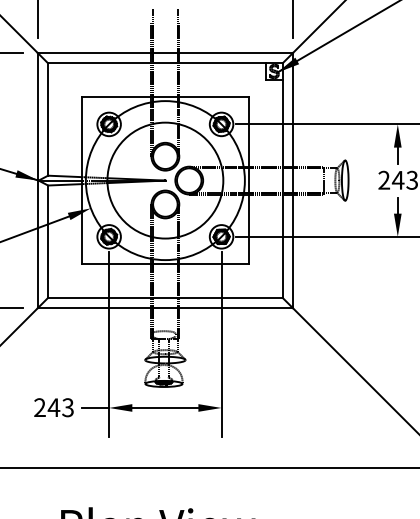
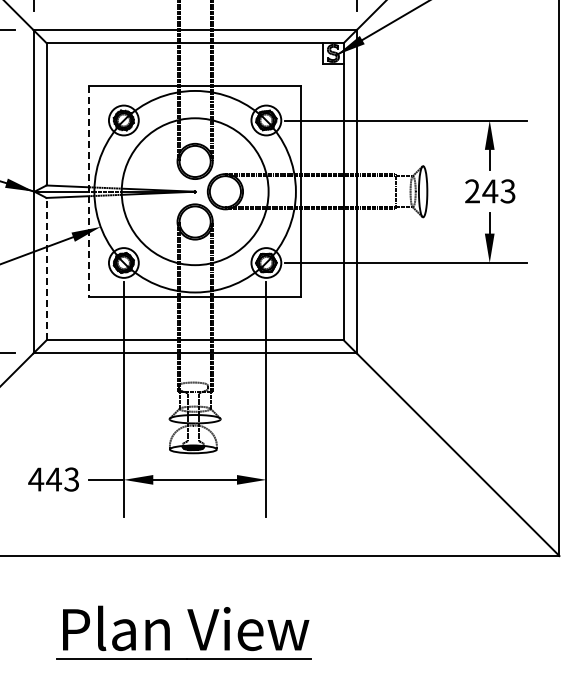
line: (82, 180) -> (89, 191), solid -> dashed
line: (48, 241) -> (46, 268), solid -> dashed
text: (40, 407) -> (36, 479), 243 -> 443

